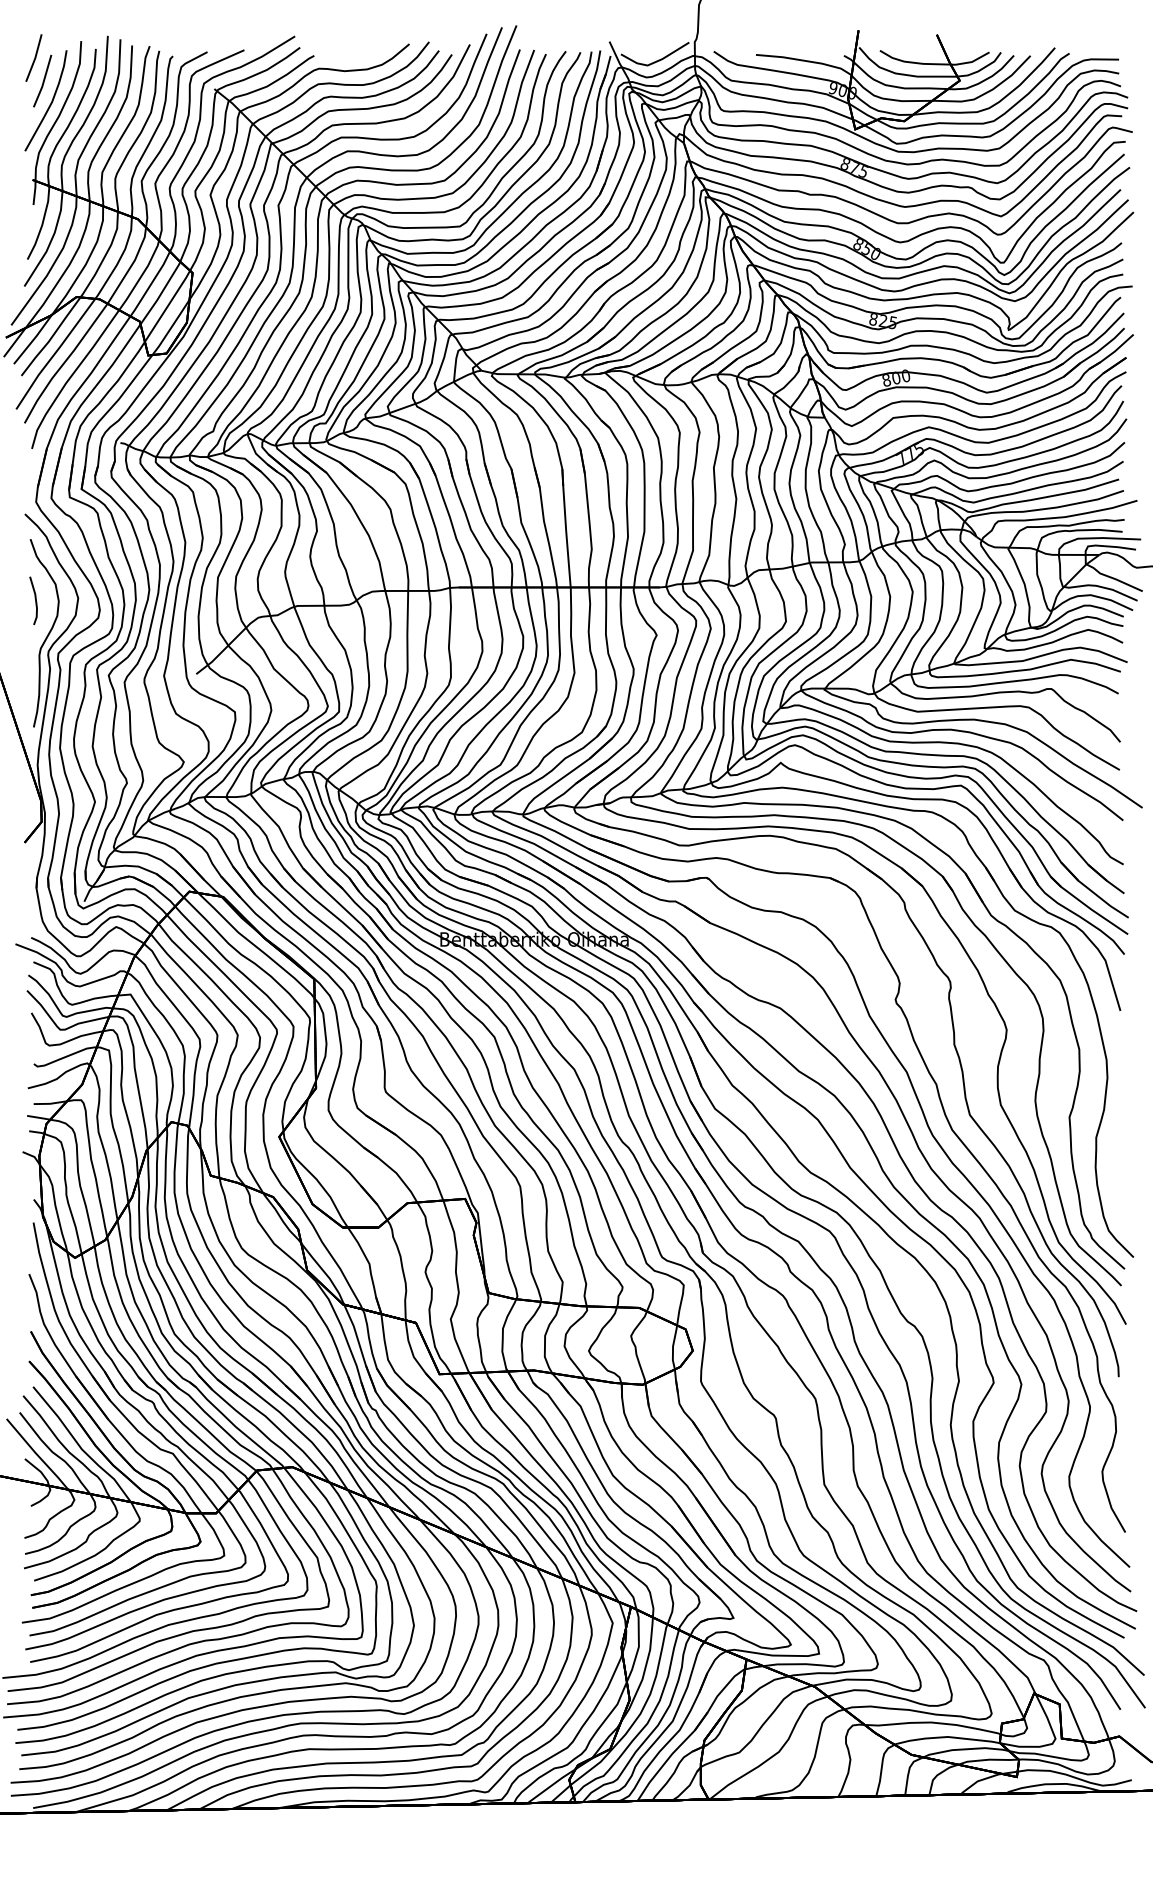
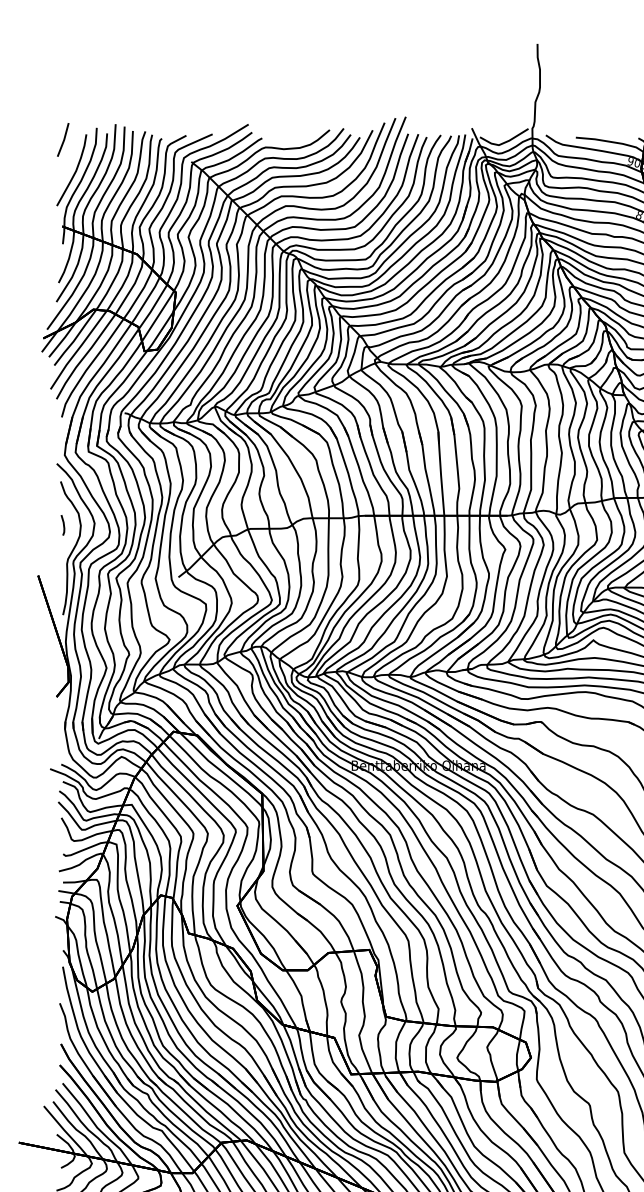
line: (43, 80) -> (69, 155), removed
part: (33, 600) -> (62, 525), size x0.6

